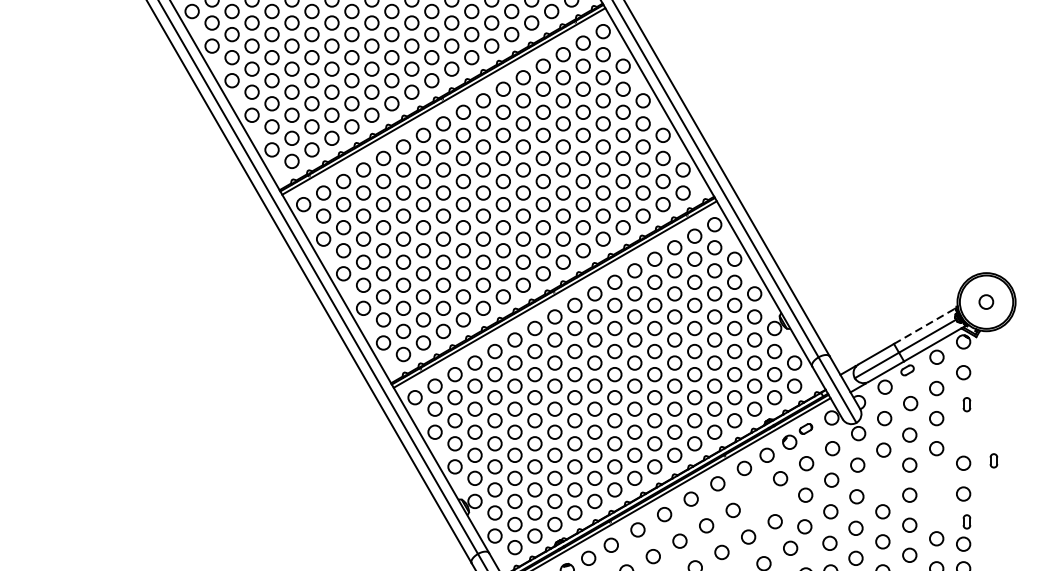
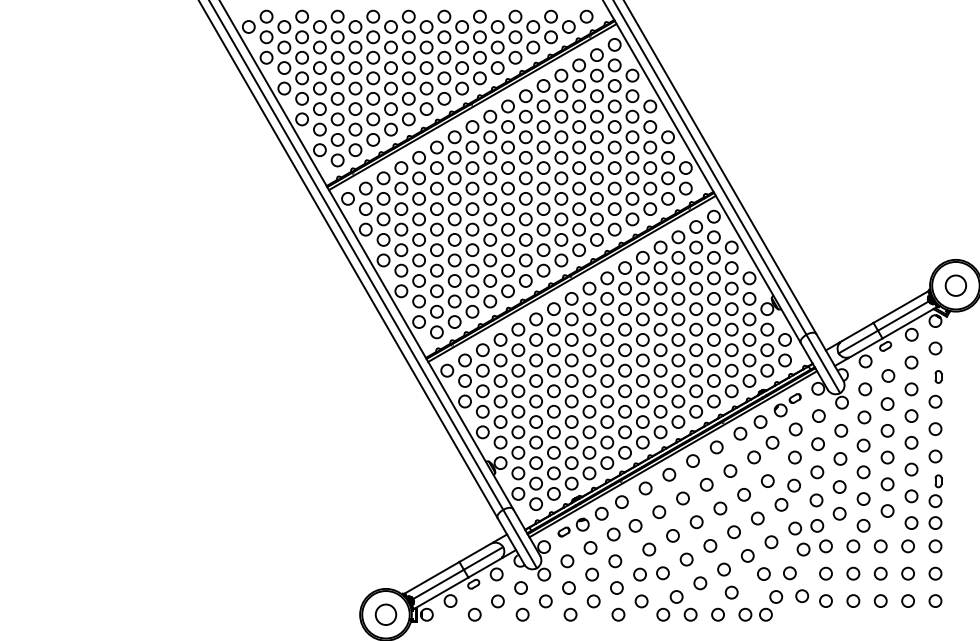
circle: (986, 301) -> (955, 285), size x1.67
line: (925, 325) -> (901, 306), dashed -> solid
circle: (963, 432) -> (935, 401), added
part: (993, 460) -> (962, 426), removed
circle: (936, 478) -> (911, 442), added
circle: (882, 481) -> (863, 445), added
circle: (759, 495) -> (753, 457), added
circle: (936, 508) -> (911, 469), added

